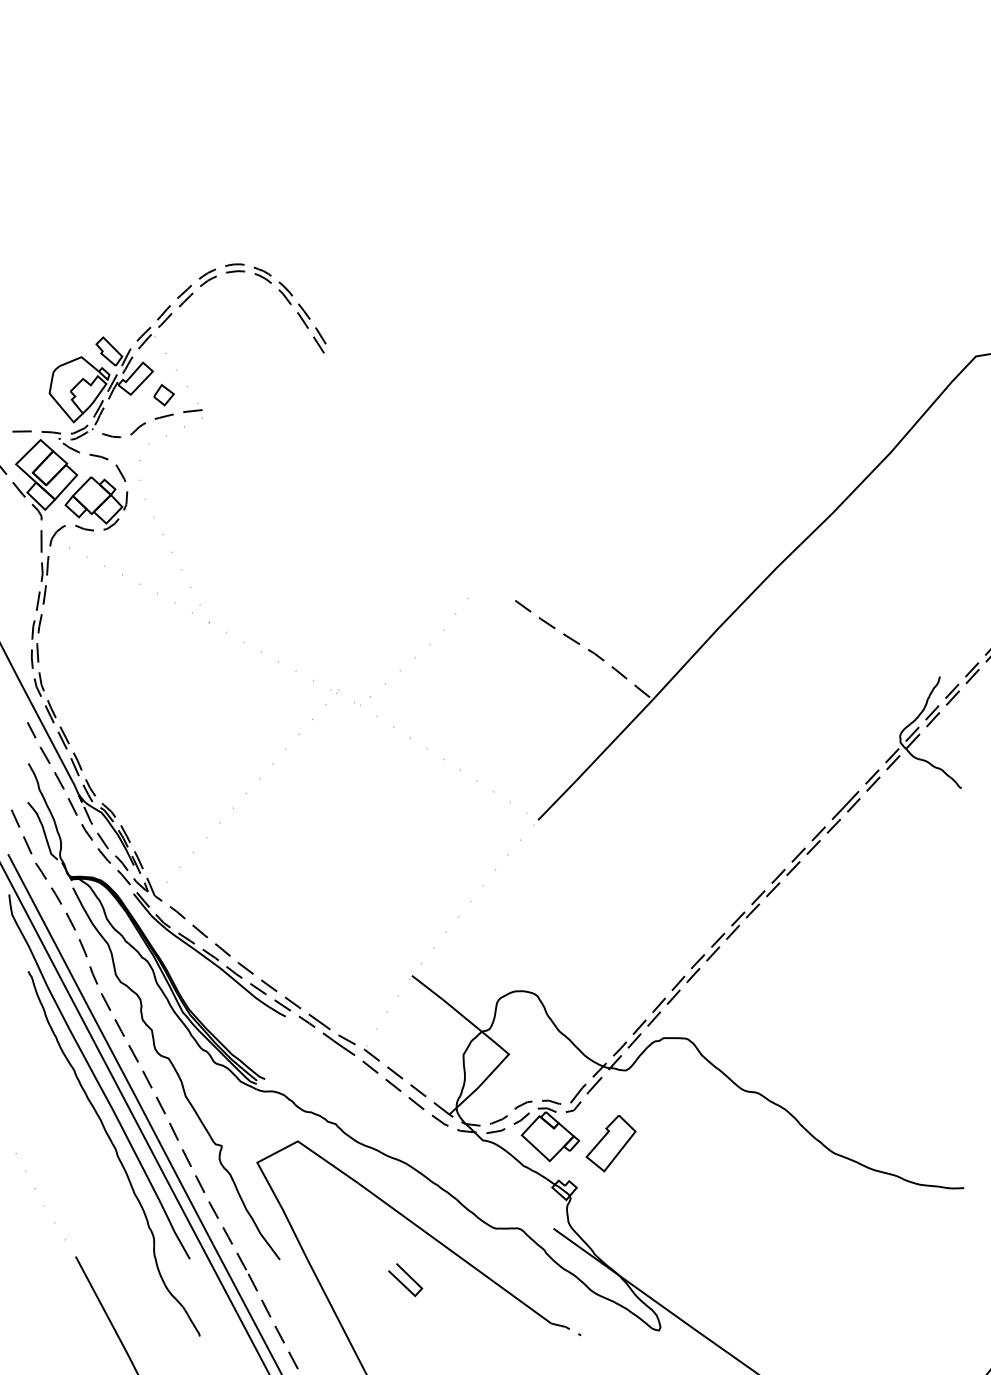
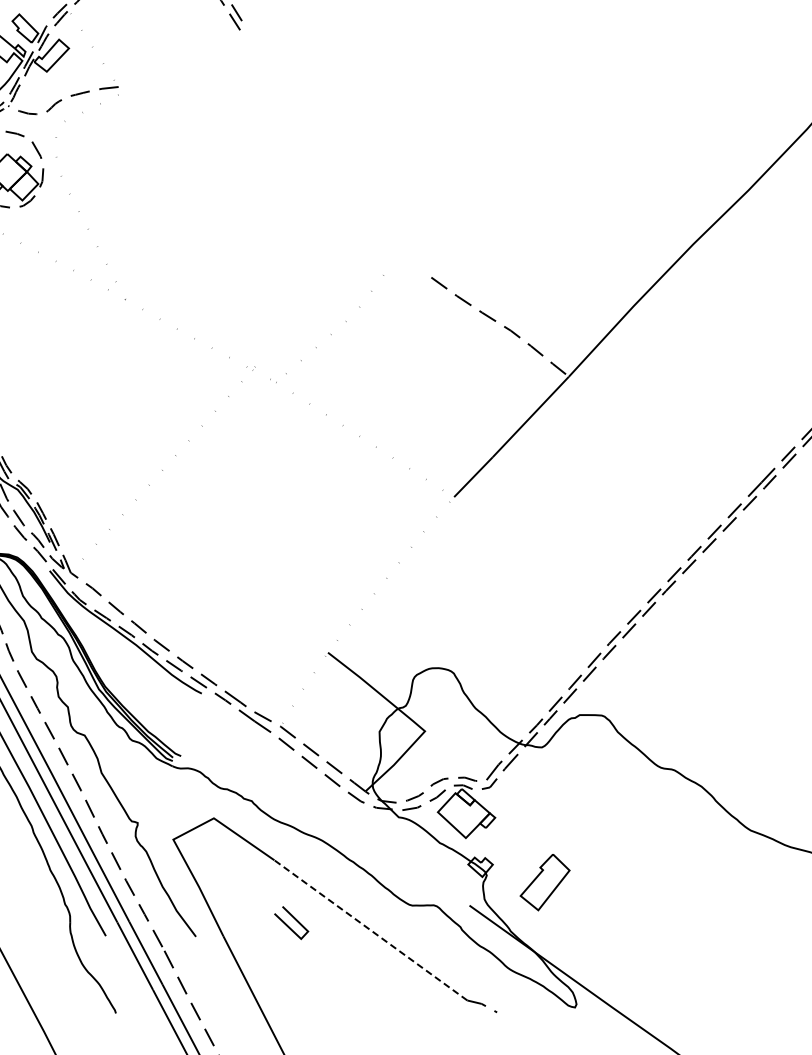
part: (163, 395) -> (79, 72), removed
part: (610, 1143) -> (544, 882), moved
line: (454, 1253) -> (370, 930), solid -> dashed
curve: (402, 1282) -> (288, 925), moved

